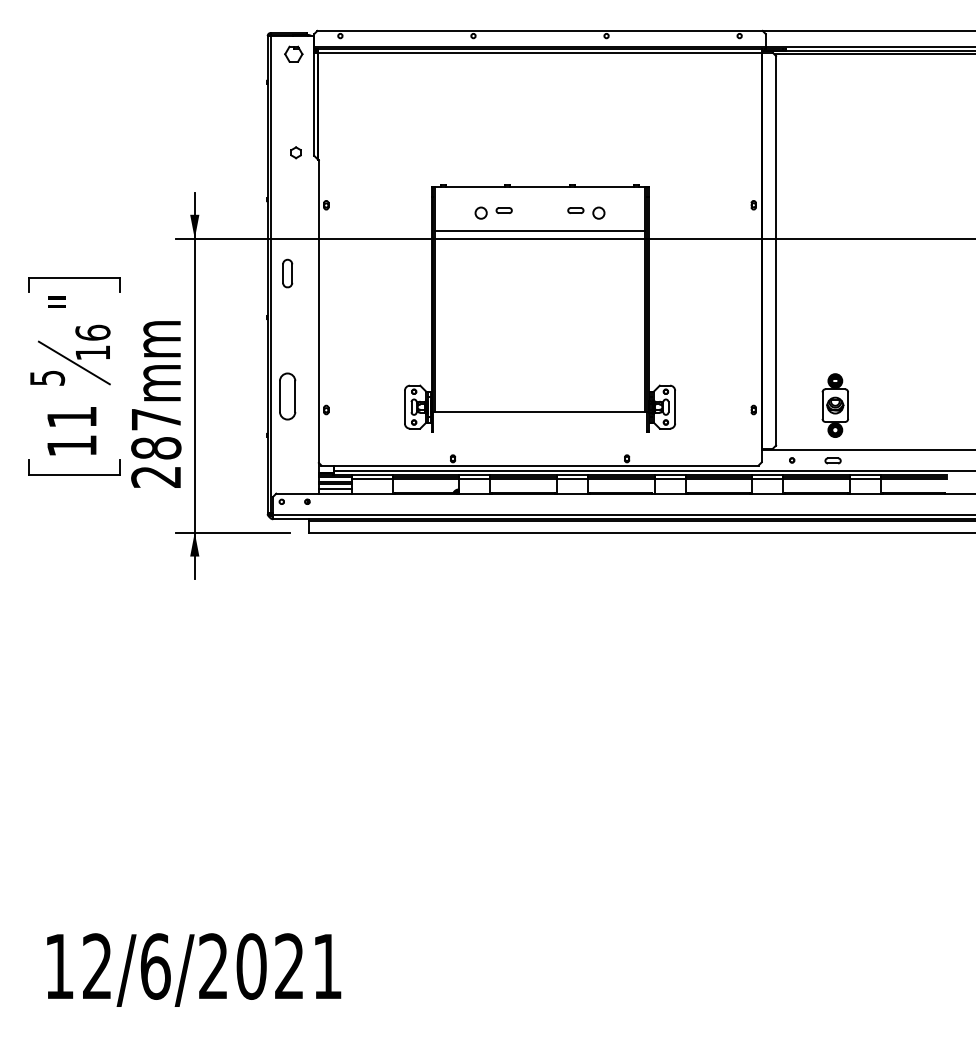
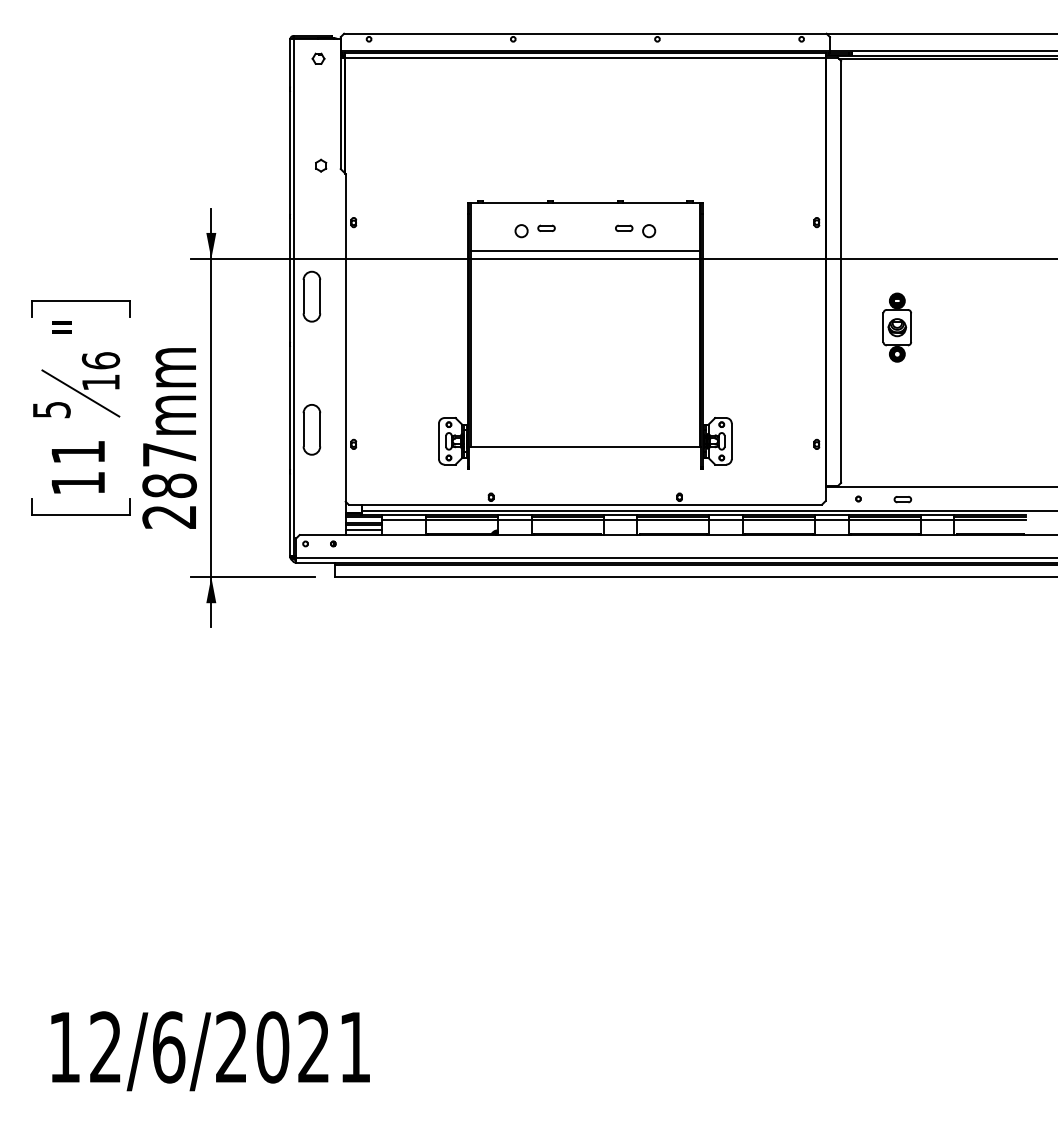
part: (293, 53) -> (318, 58), size x0.62
part: (287, 273) -> (311, 296), size x1.67
part: (834, 405) -> (896, 327), moved

